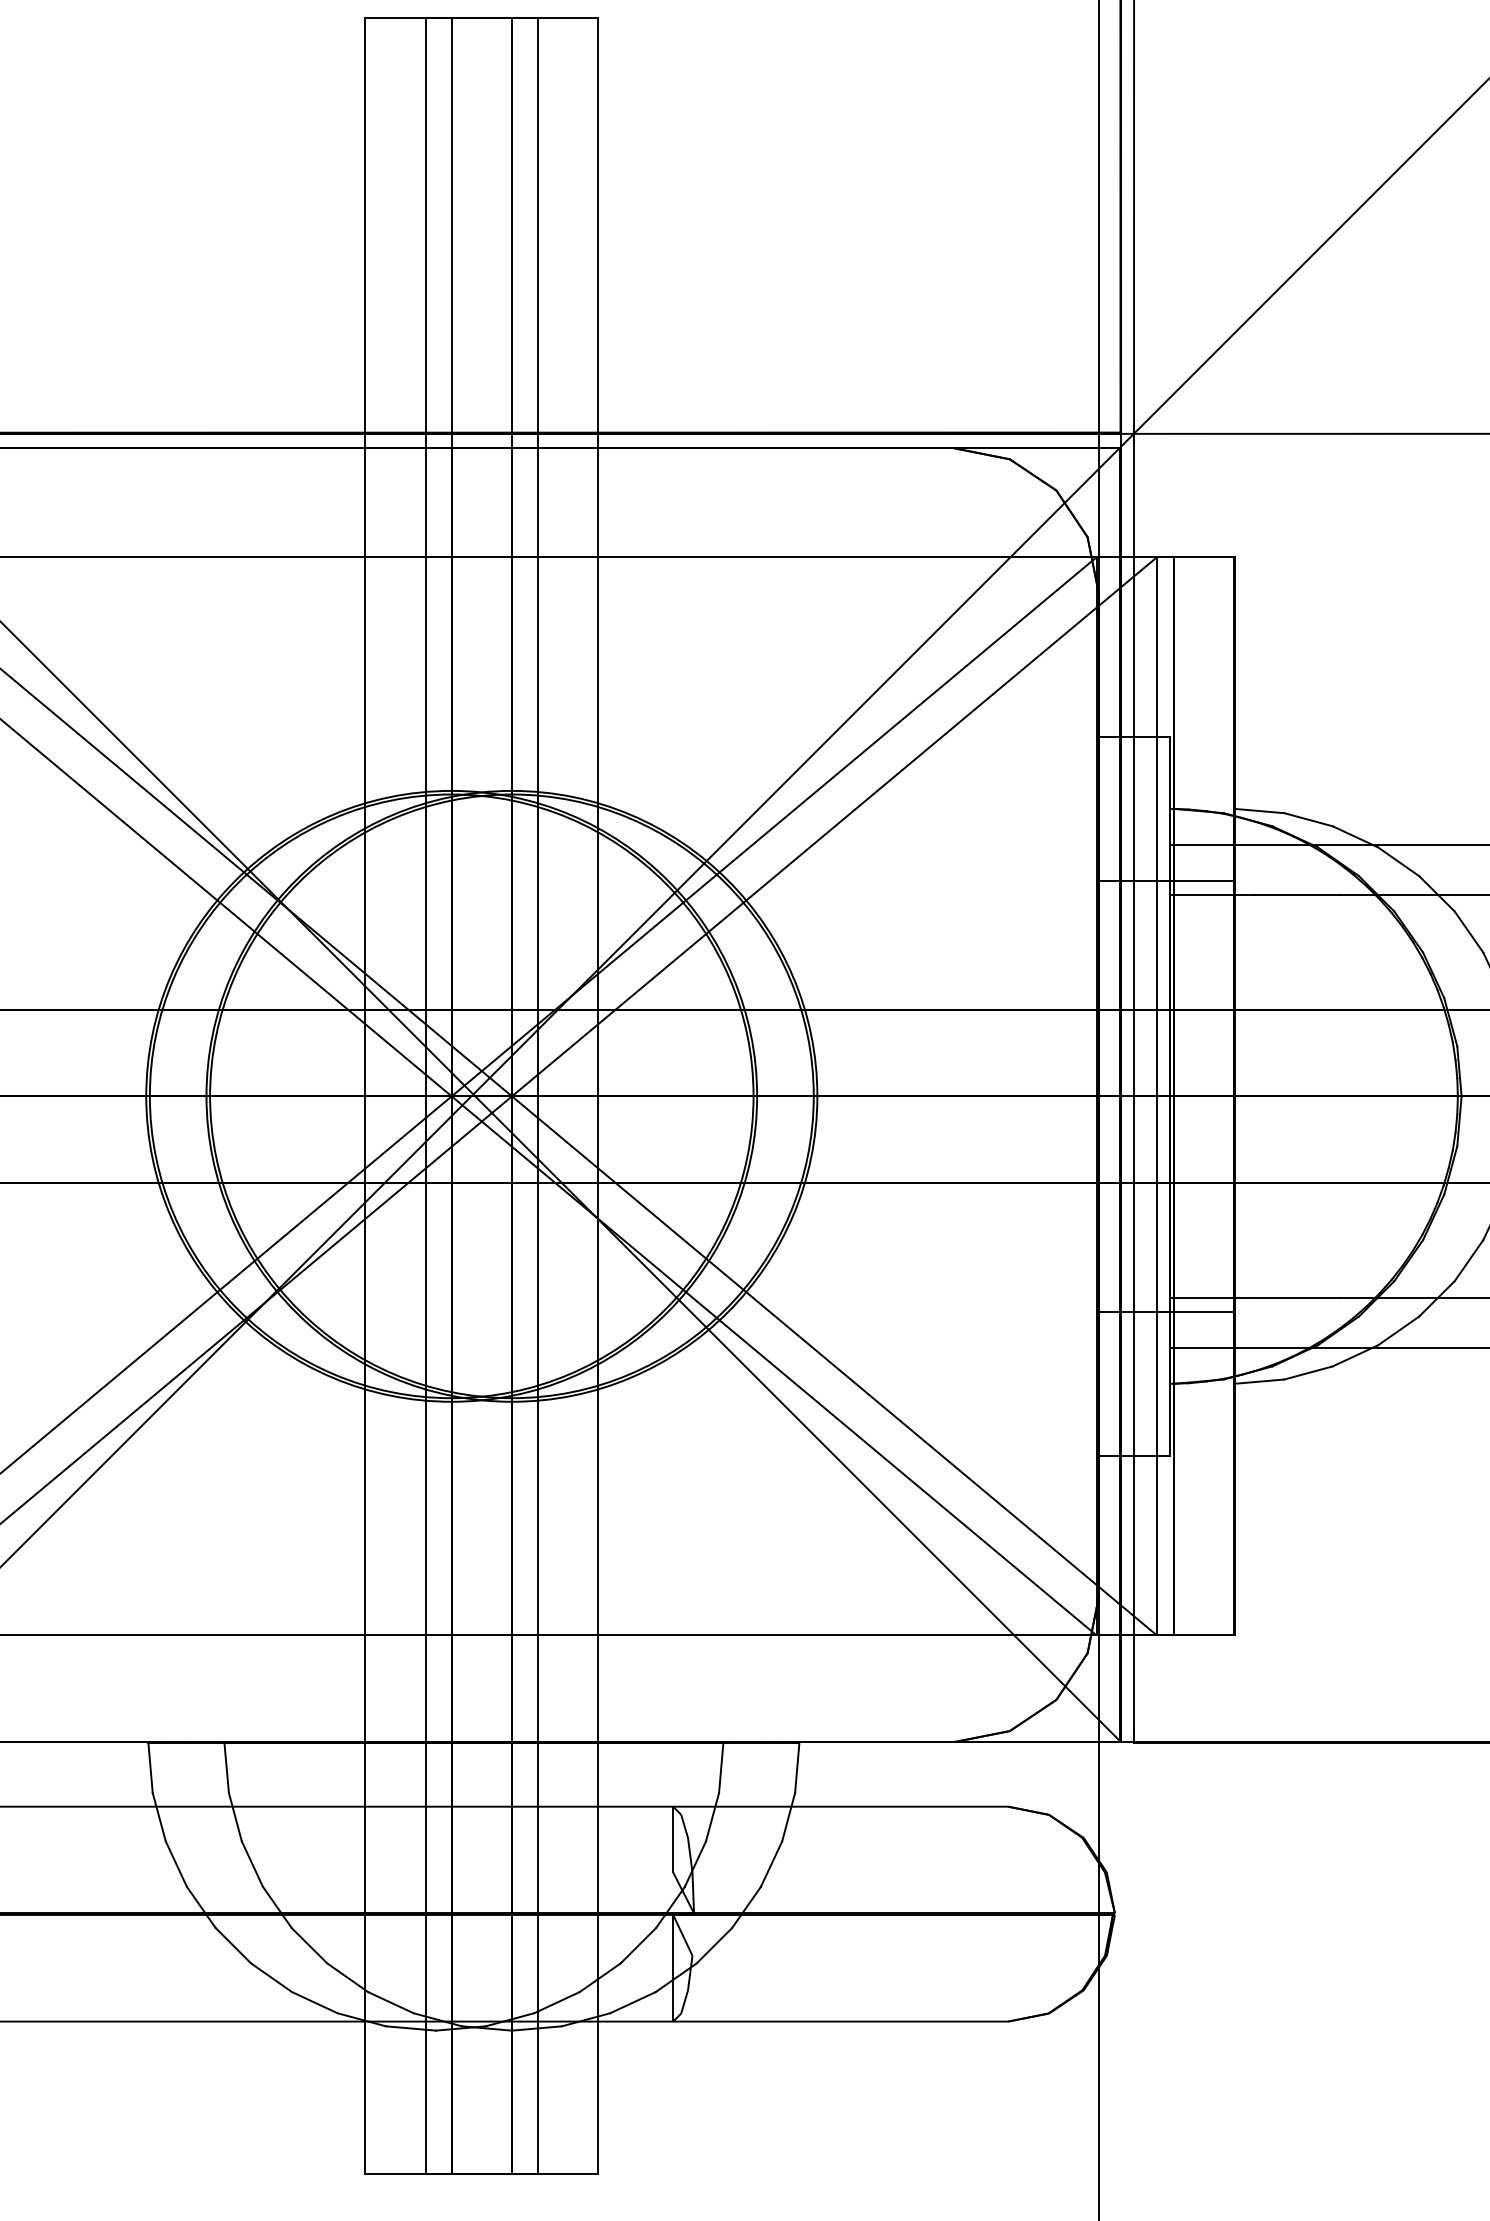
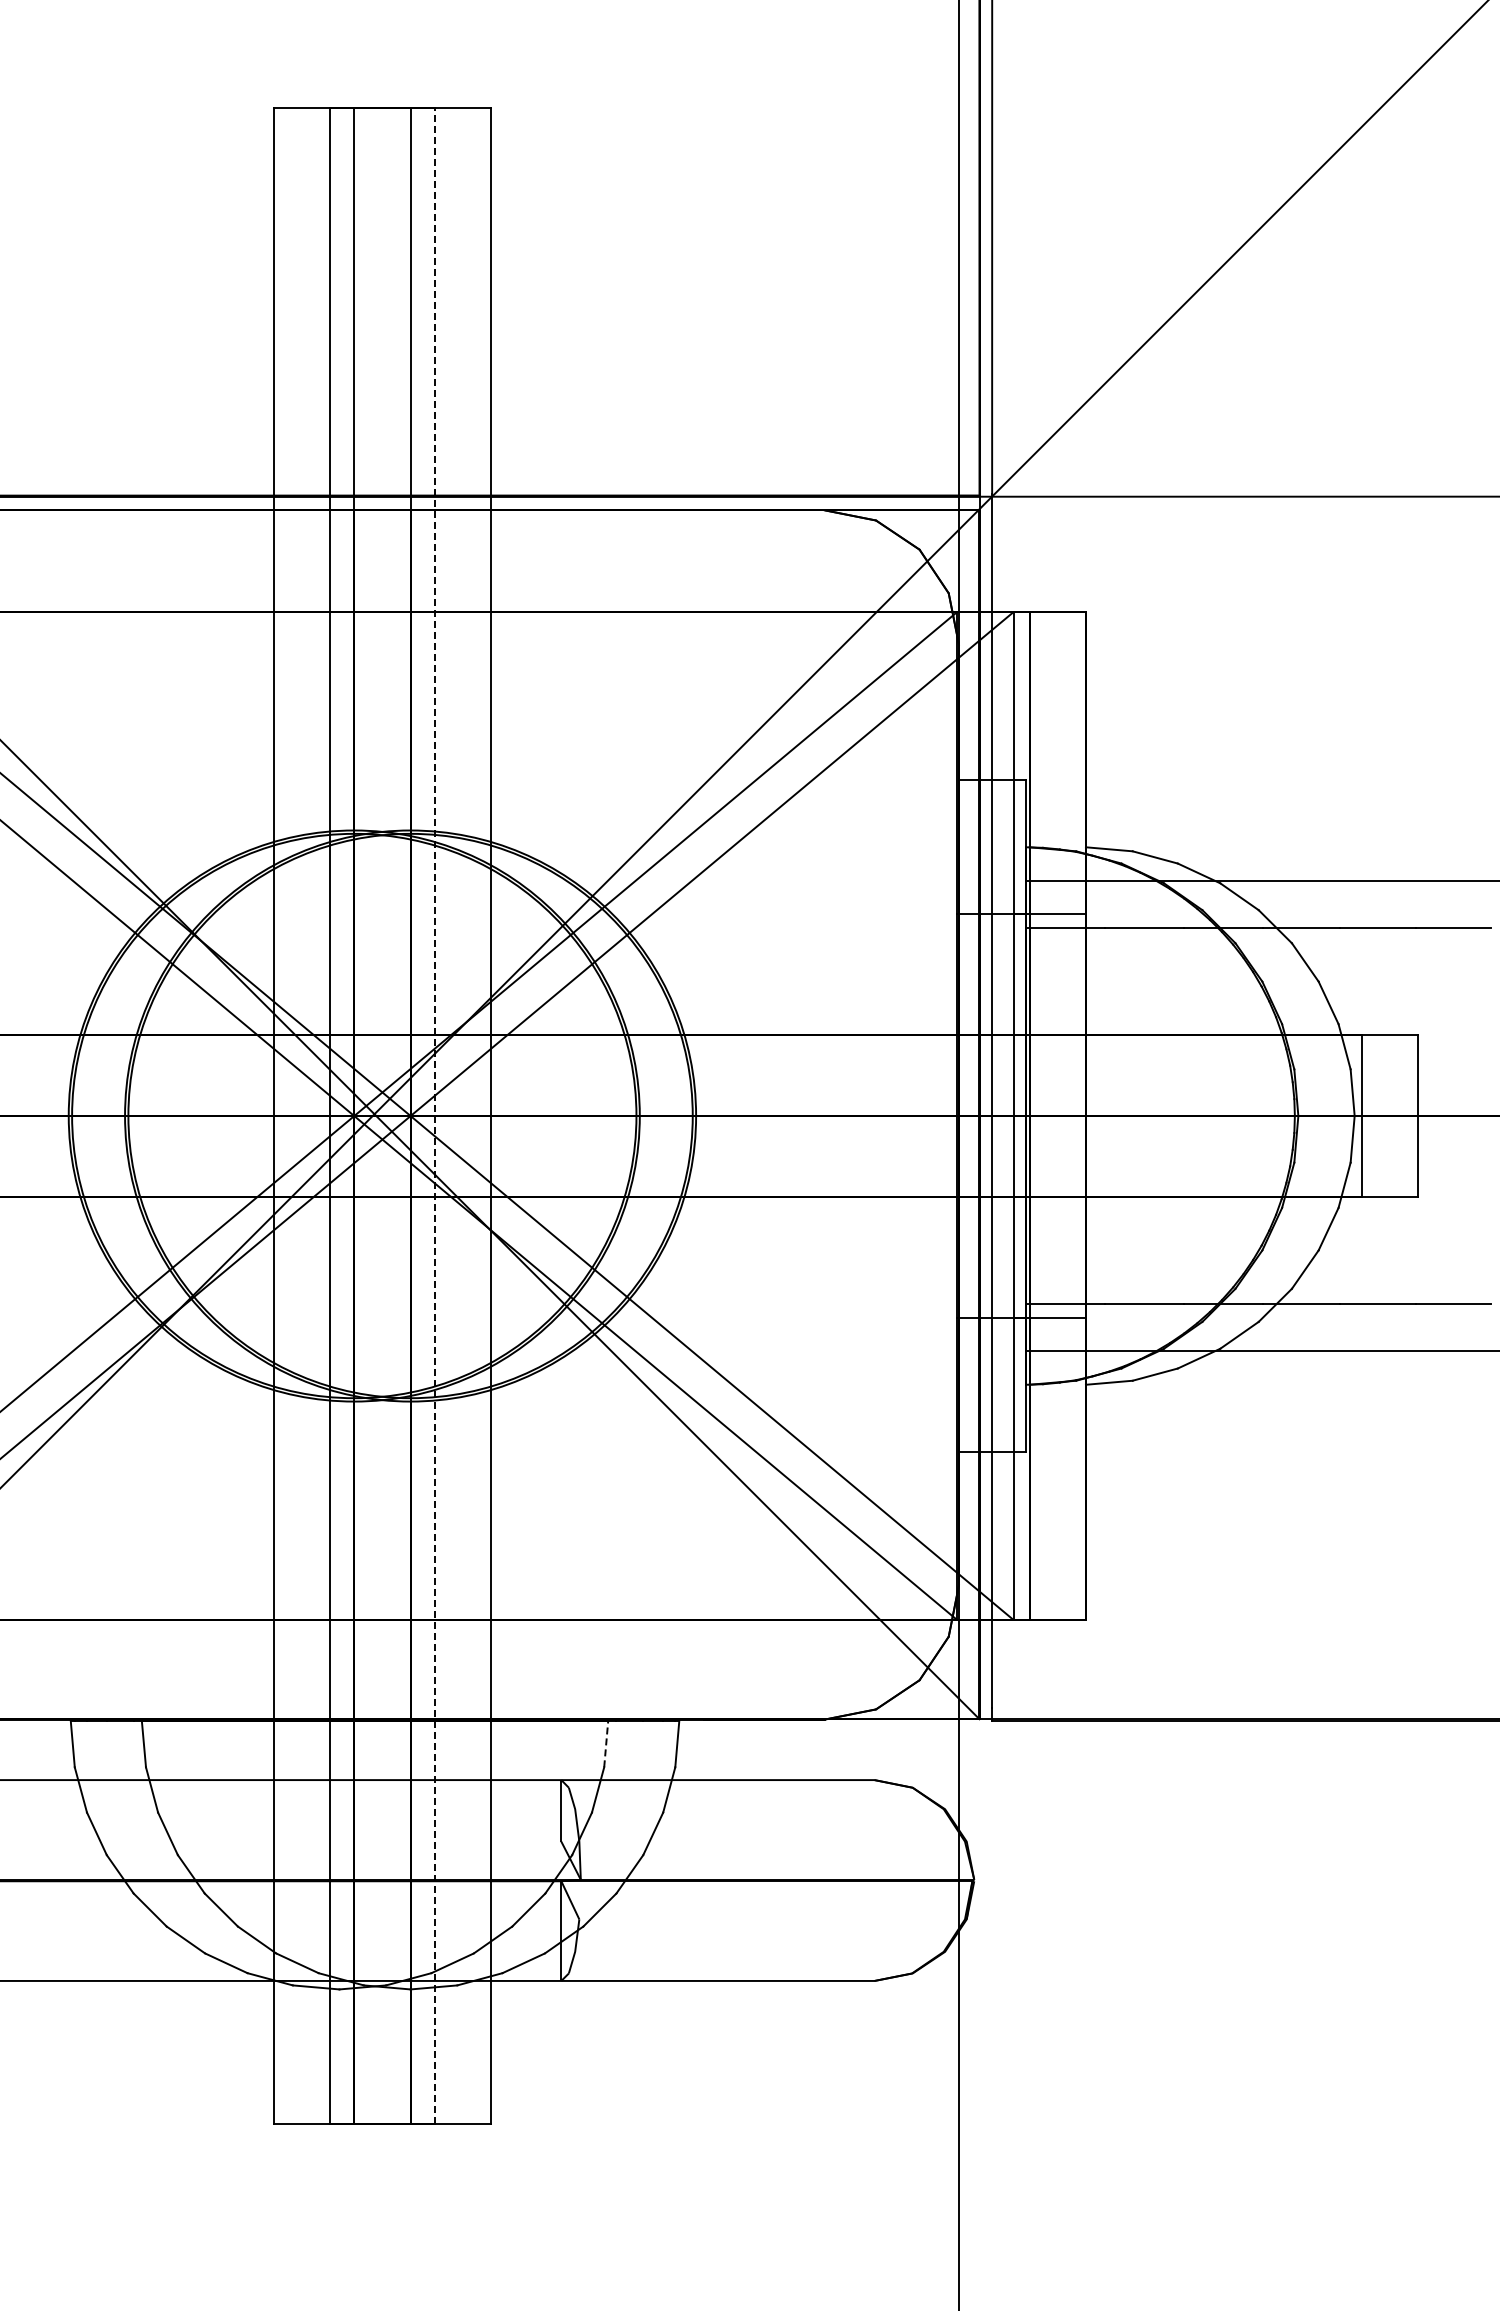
line: (537, 1096) -> (434, 1116), solid -> dashed
line: (721, 1767) -> (606, 1743), solid -> dashed

